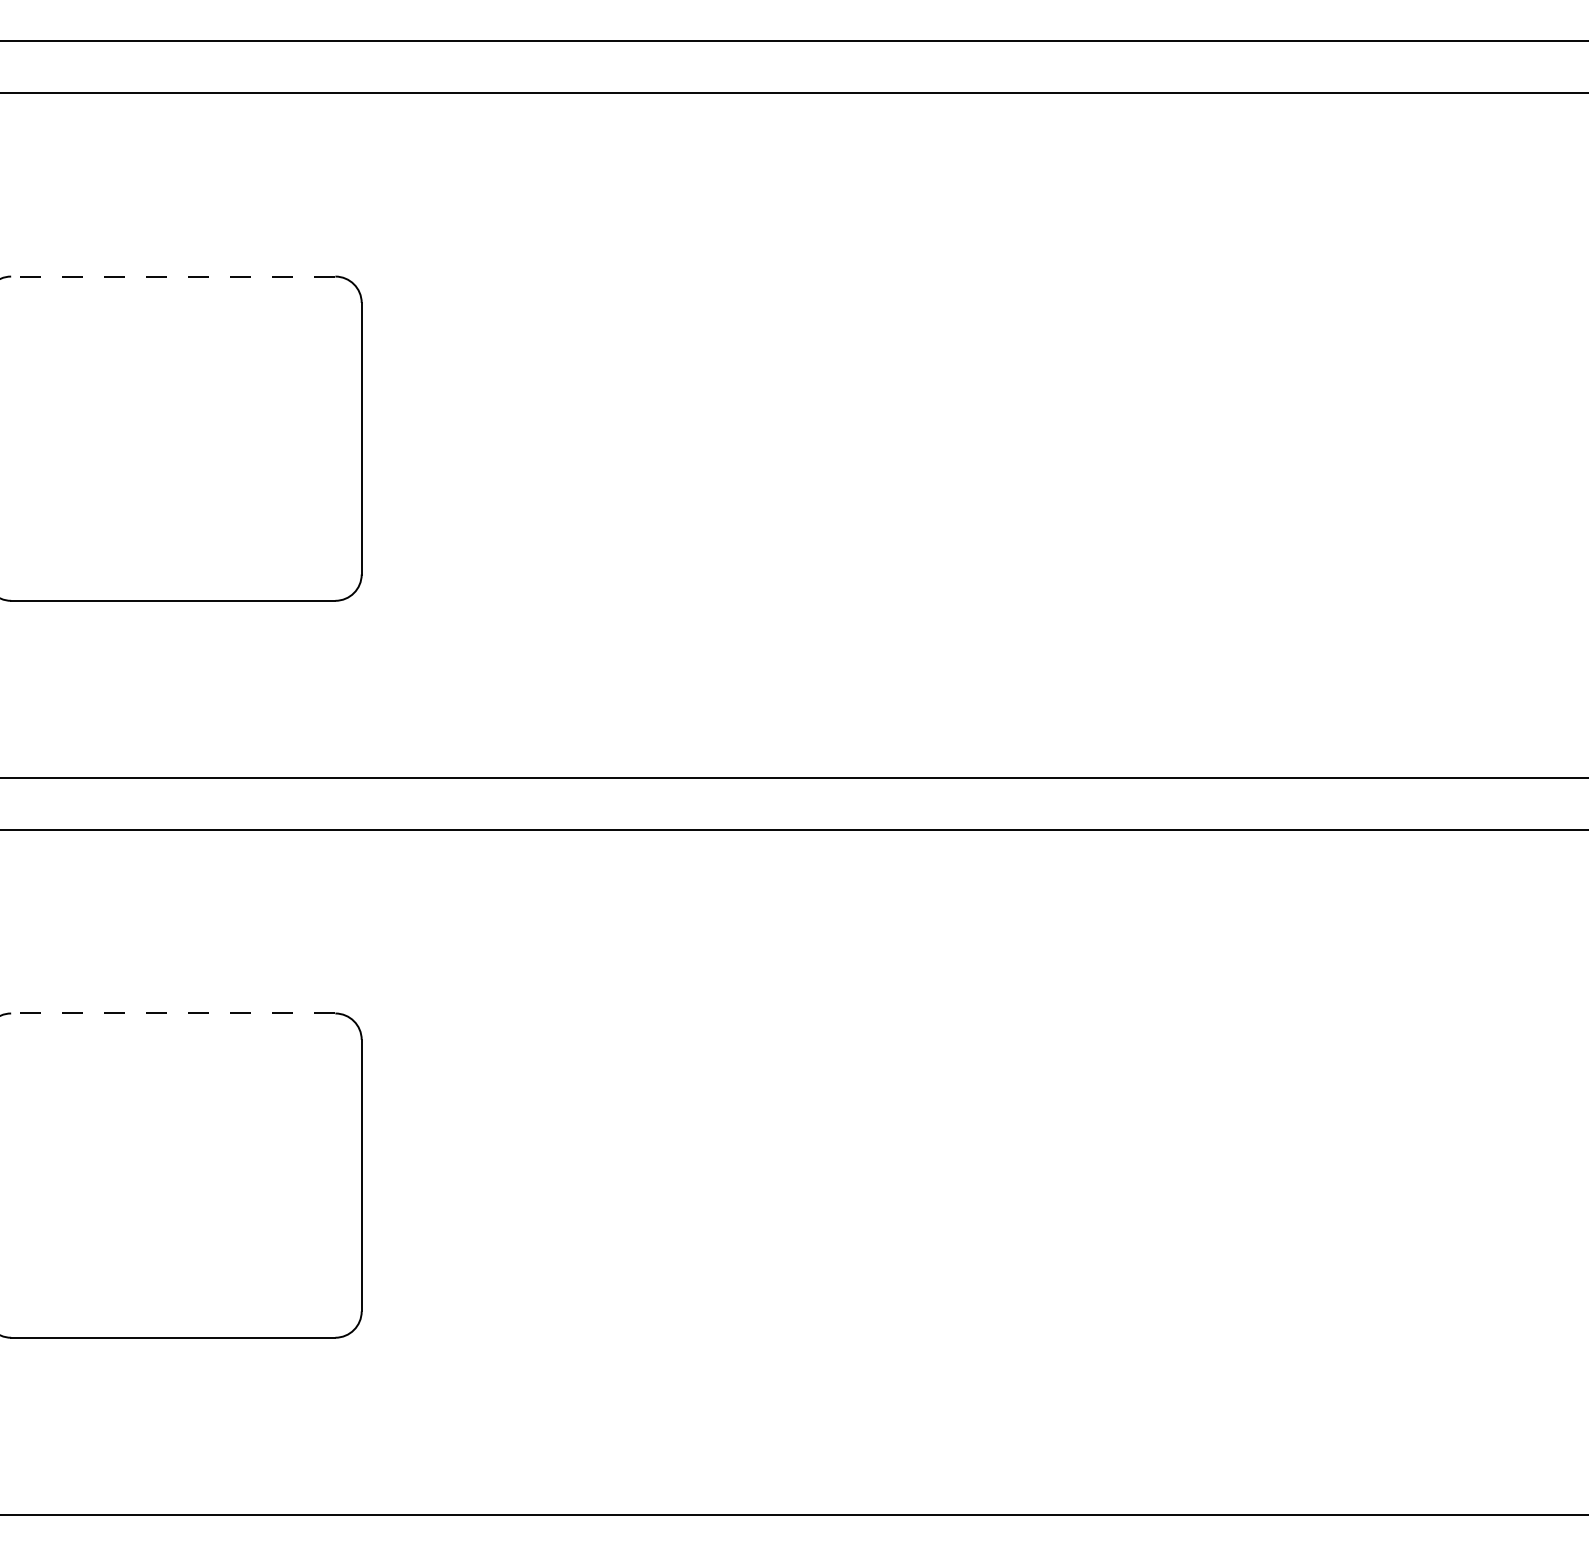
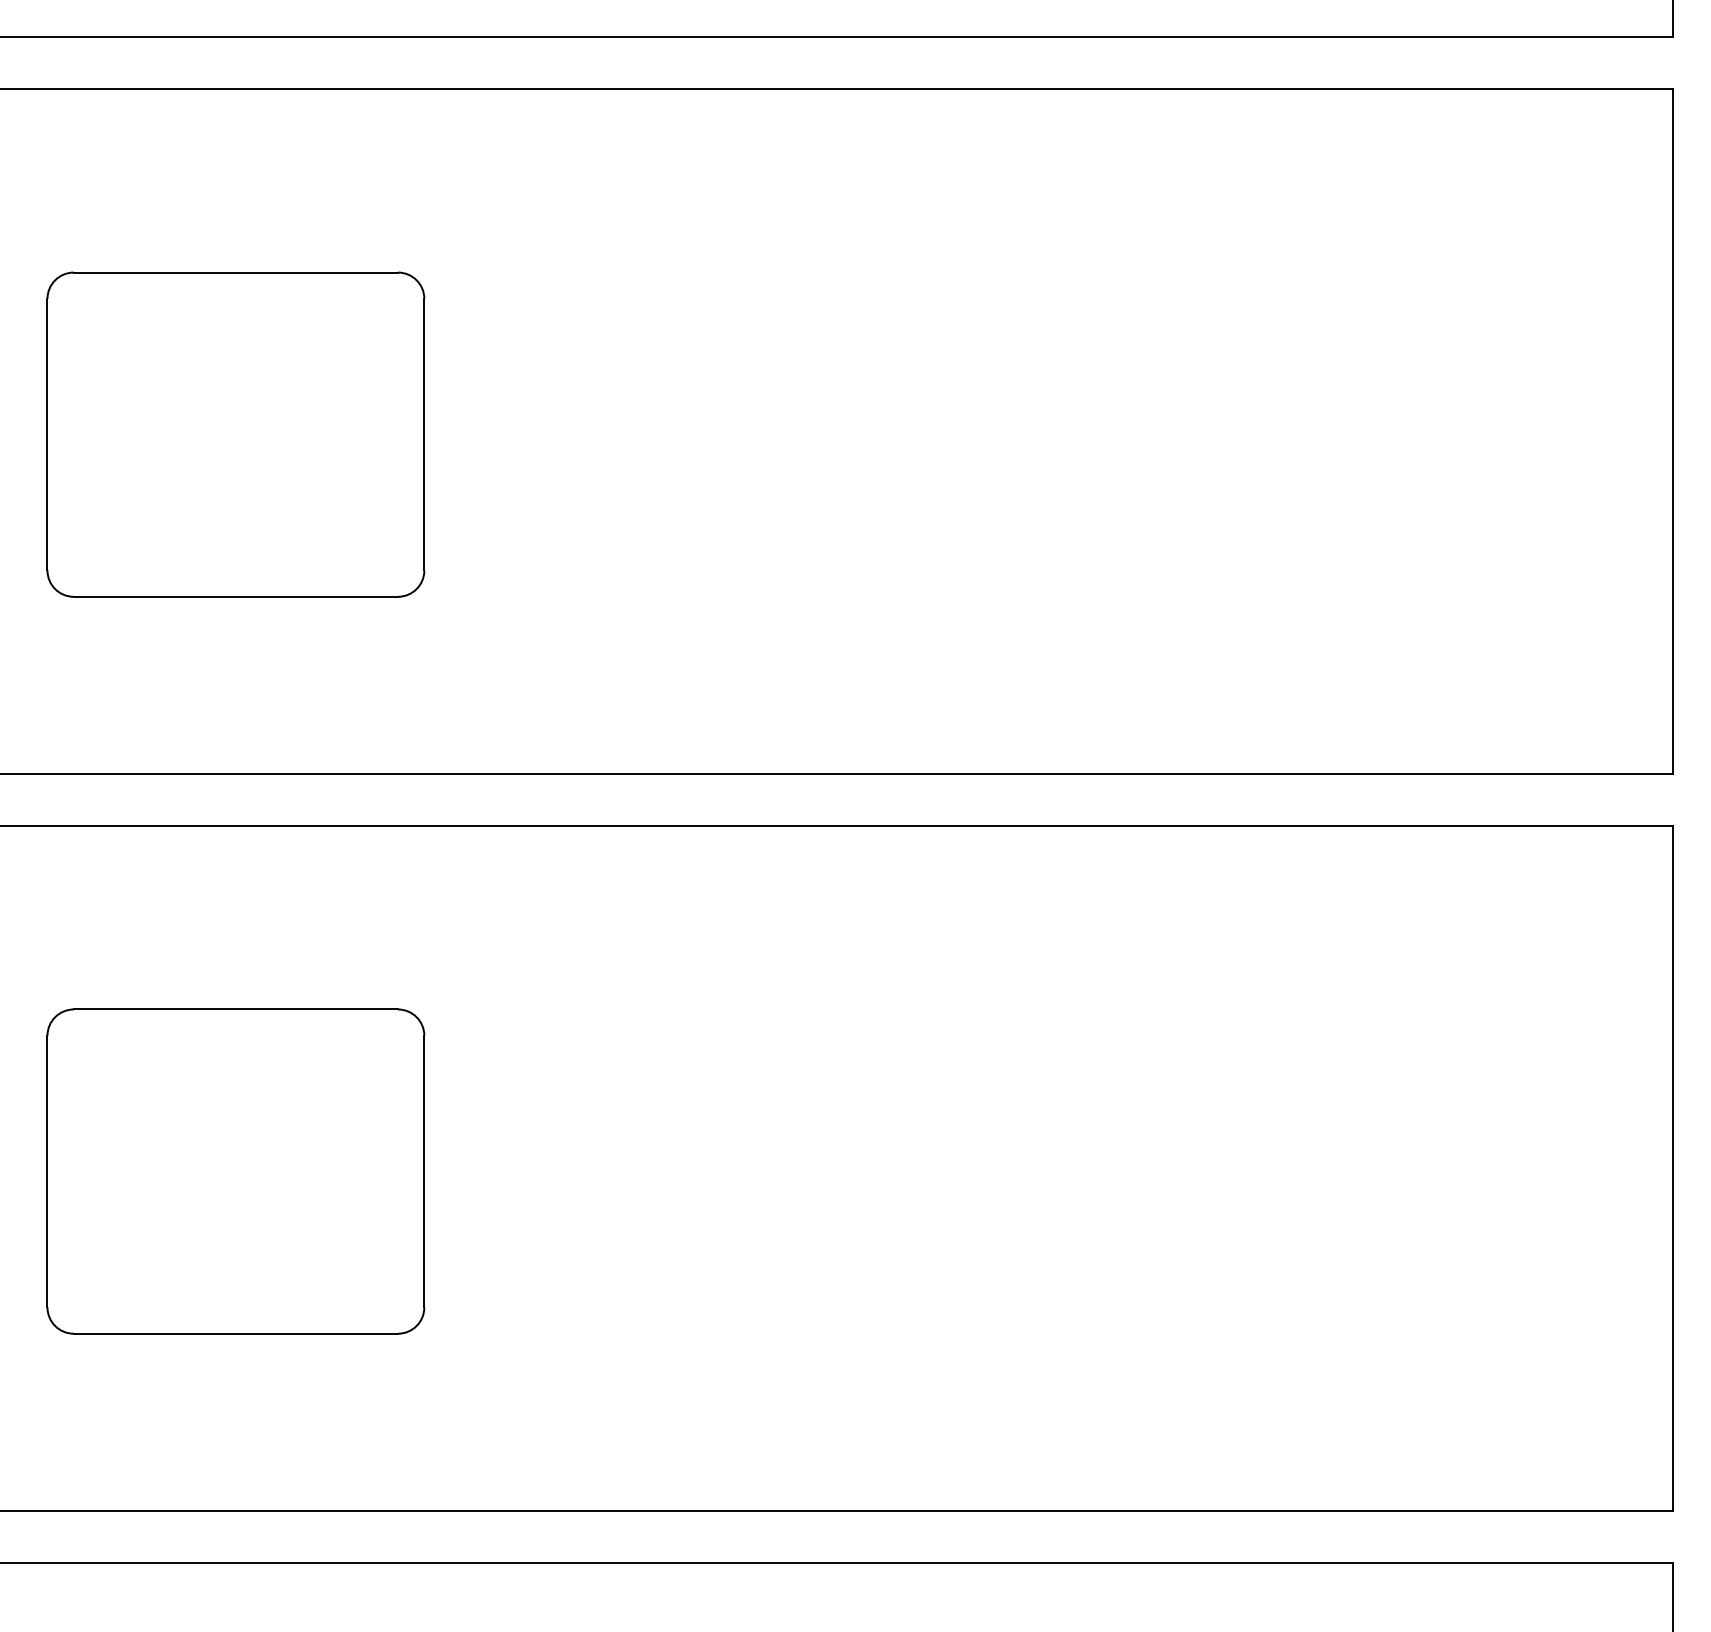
line: (172, 276) -> (235, 272), dashed -> solid
line: (172, 1013) -> (235, 1009), dashed -> solid

